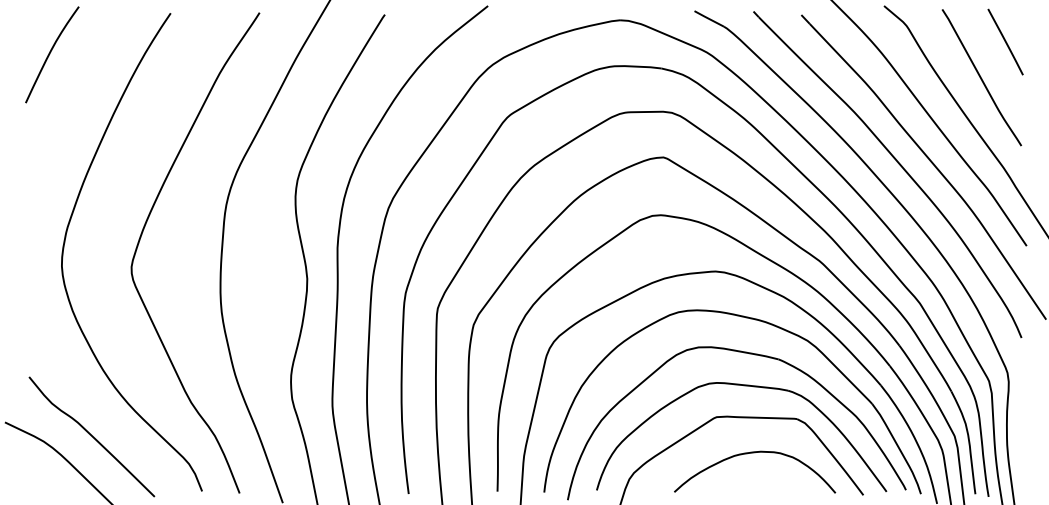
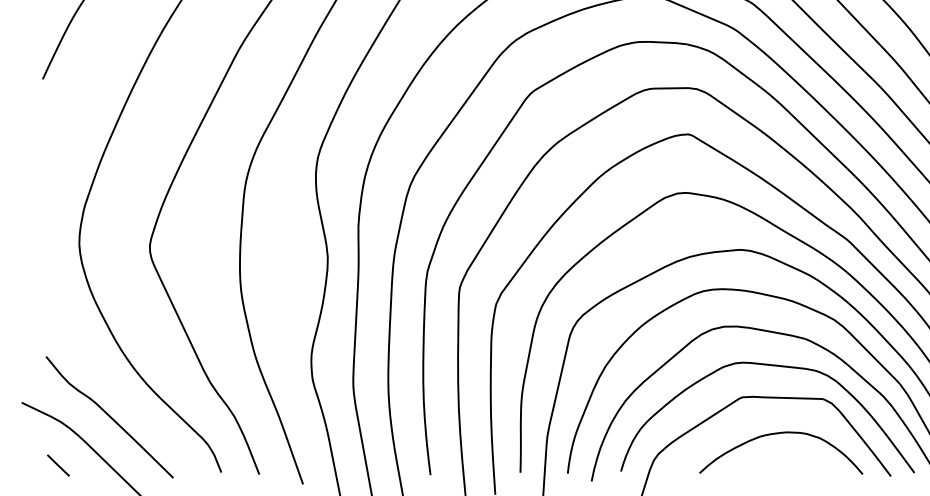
line: (41, 484) -> (58, 465), added

